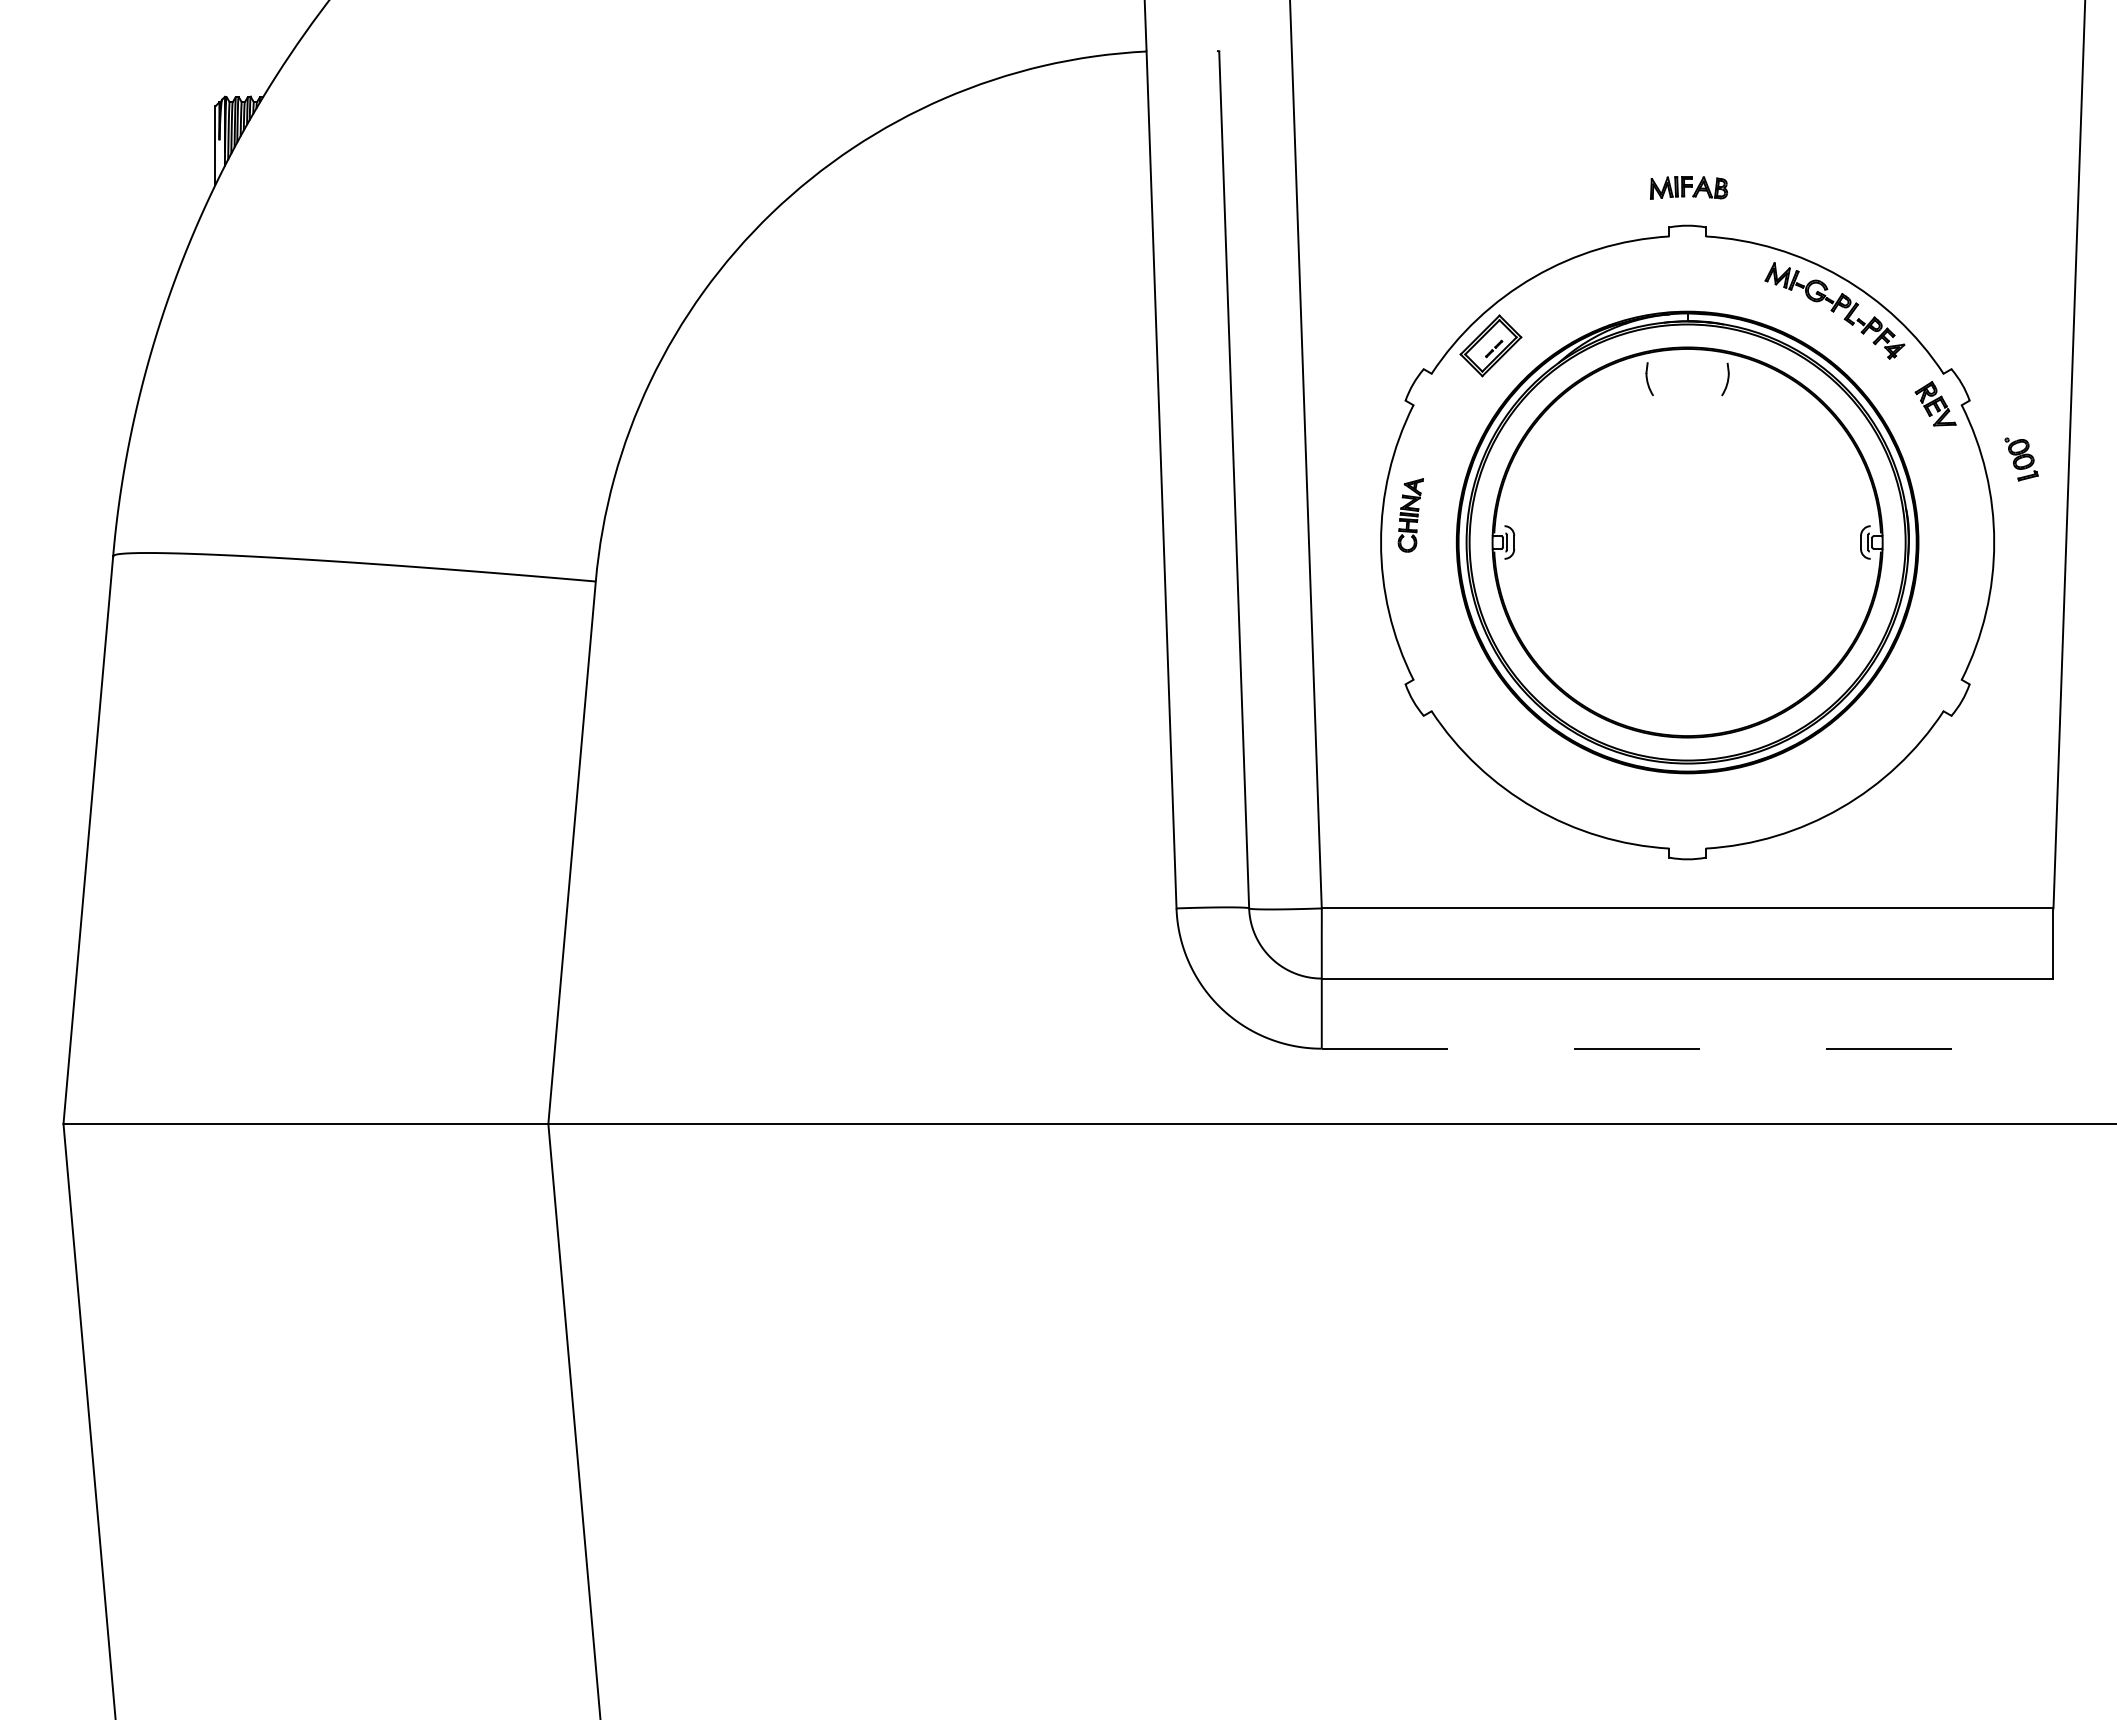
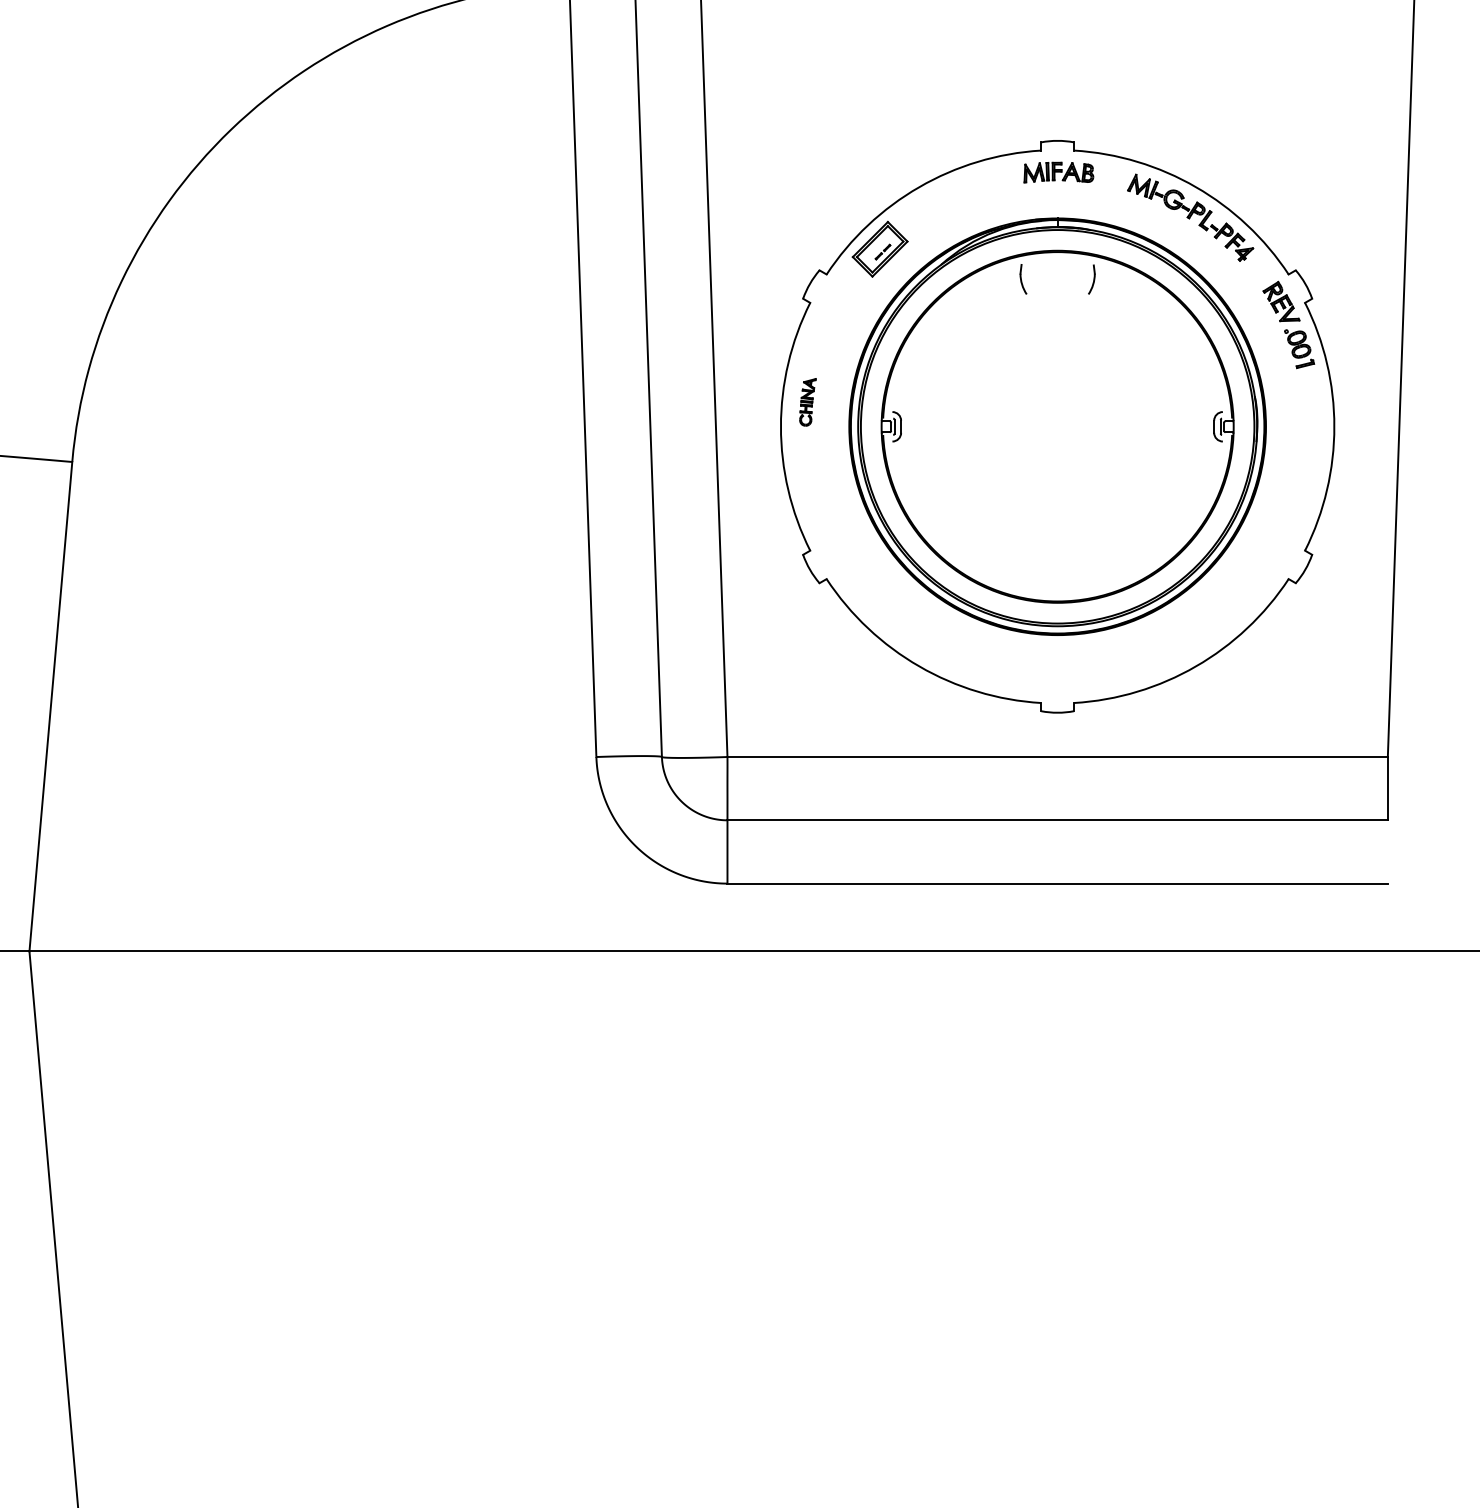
part: (1688, 187) -> (1058, 172), moved
part: (2021, 459) -> (1299, 349), moved
part: (1410, 515) -> (807, 402), size x0.71
line: (1687, 1048) -> (1057, 883), dashed -> solid

